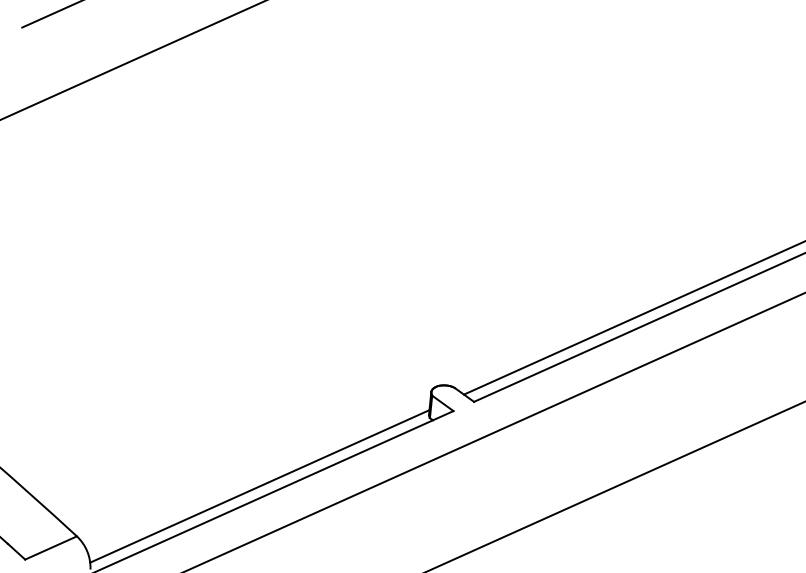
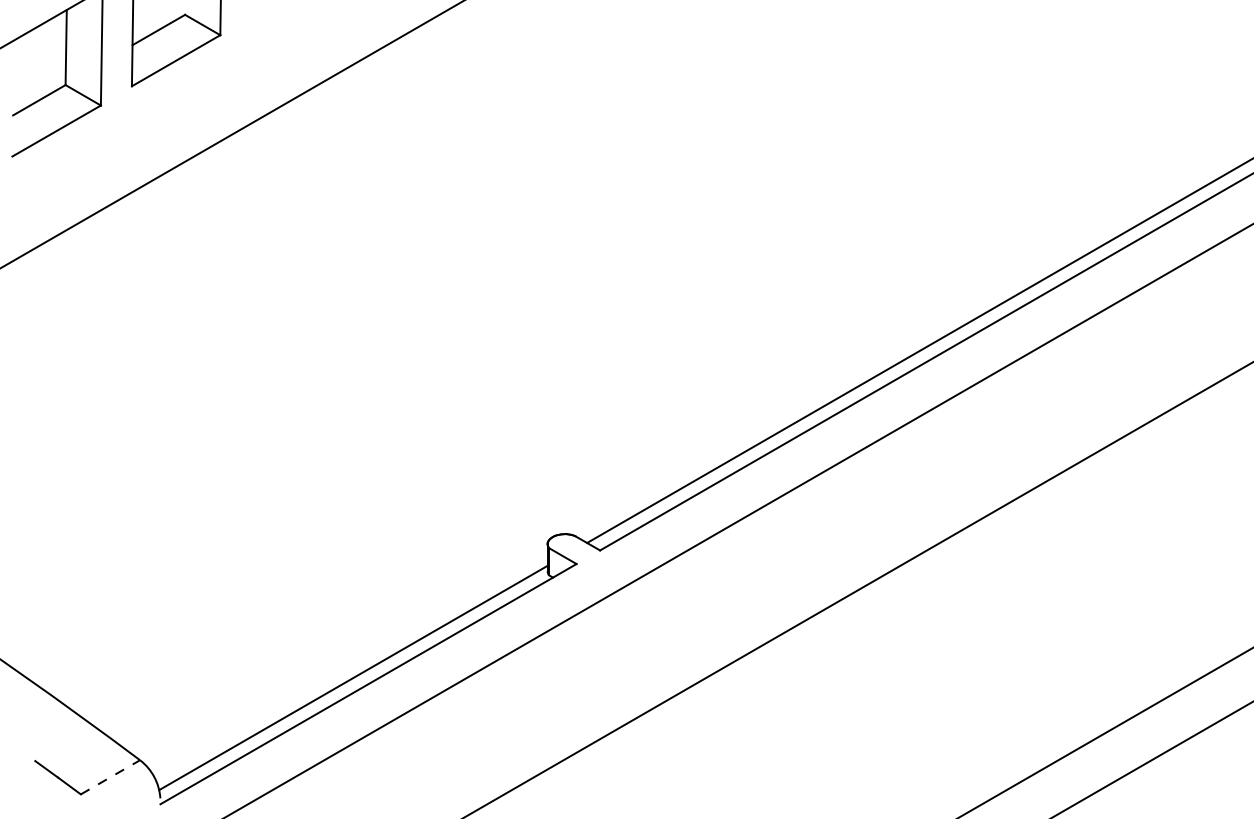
line: (51, 548) -> (110, 777), solid -> dashed

